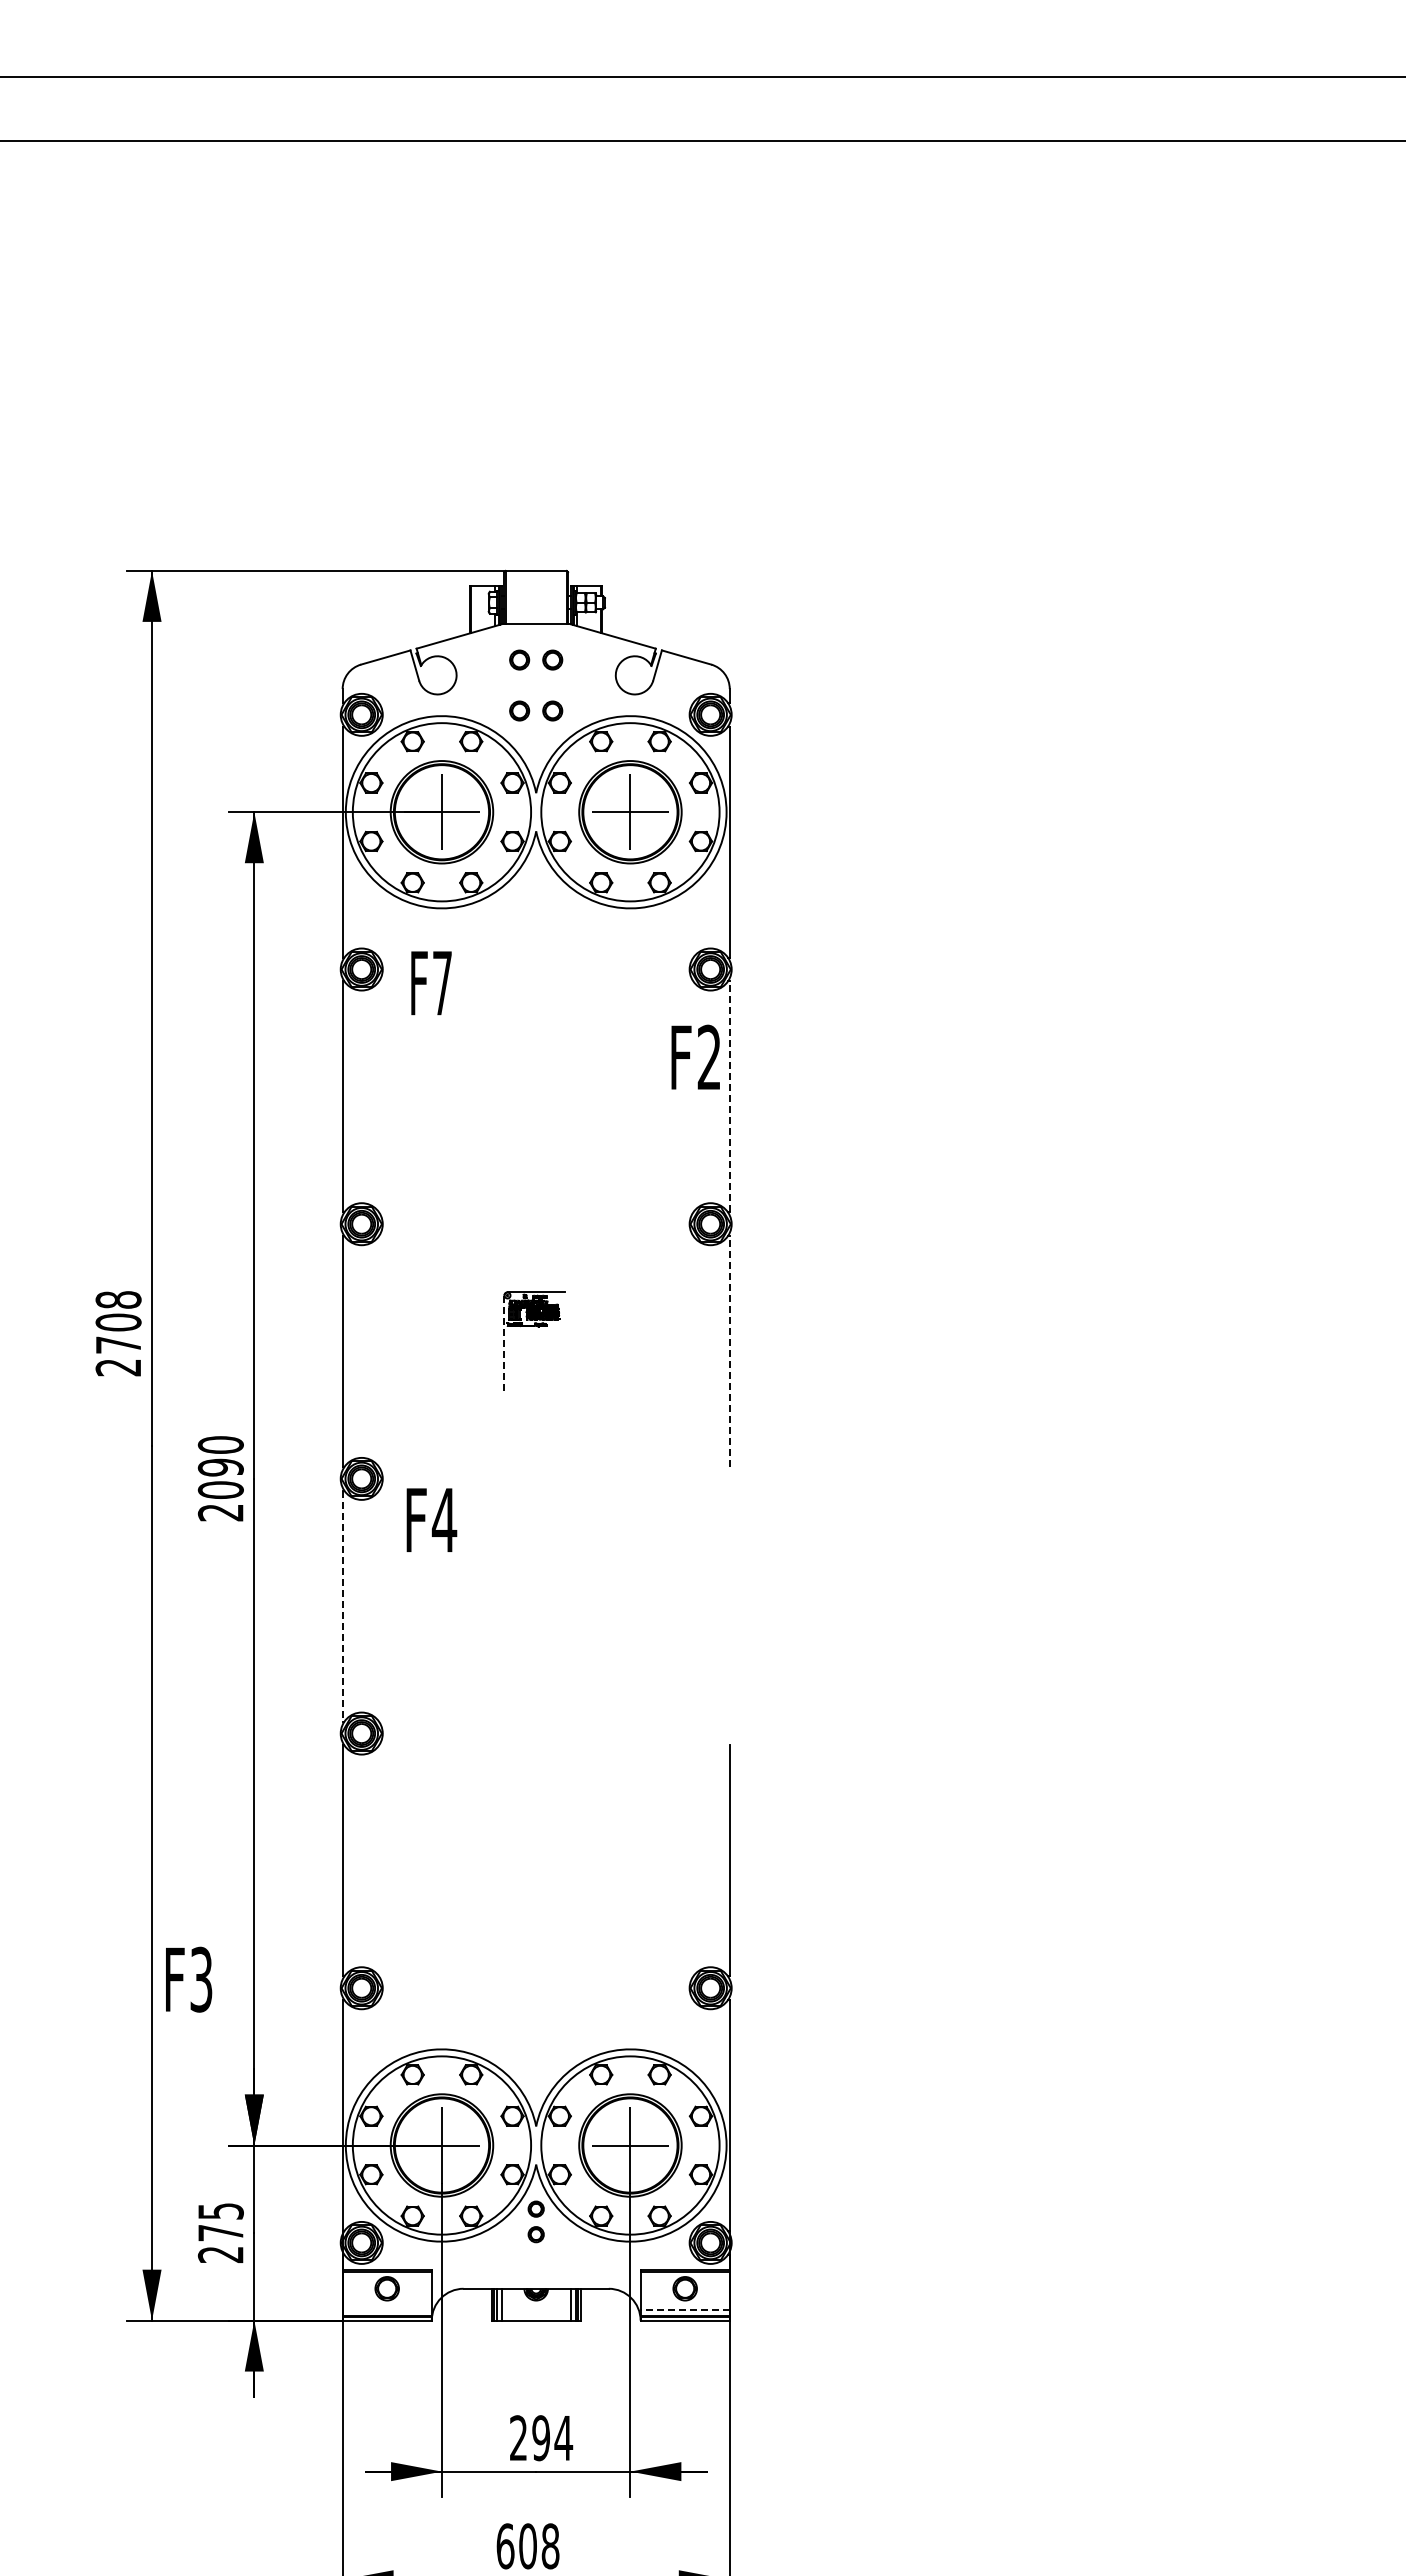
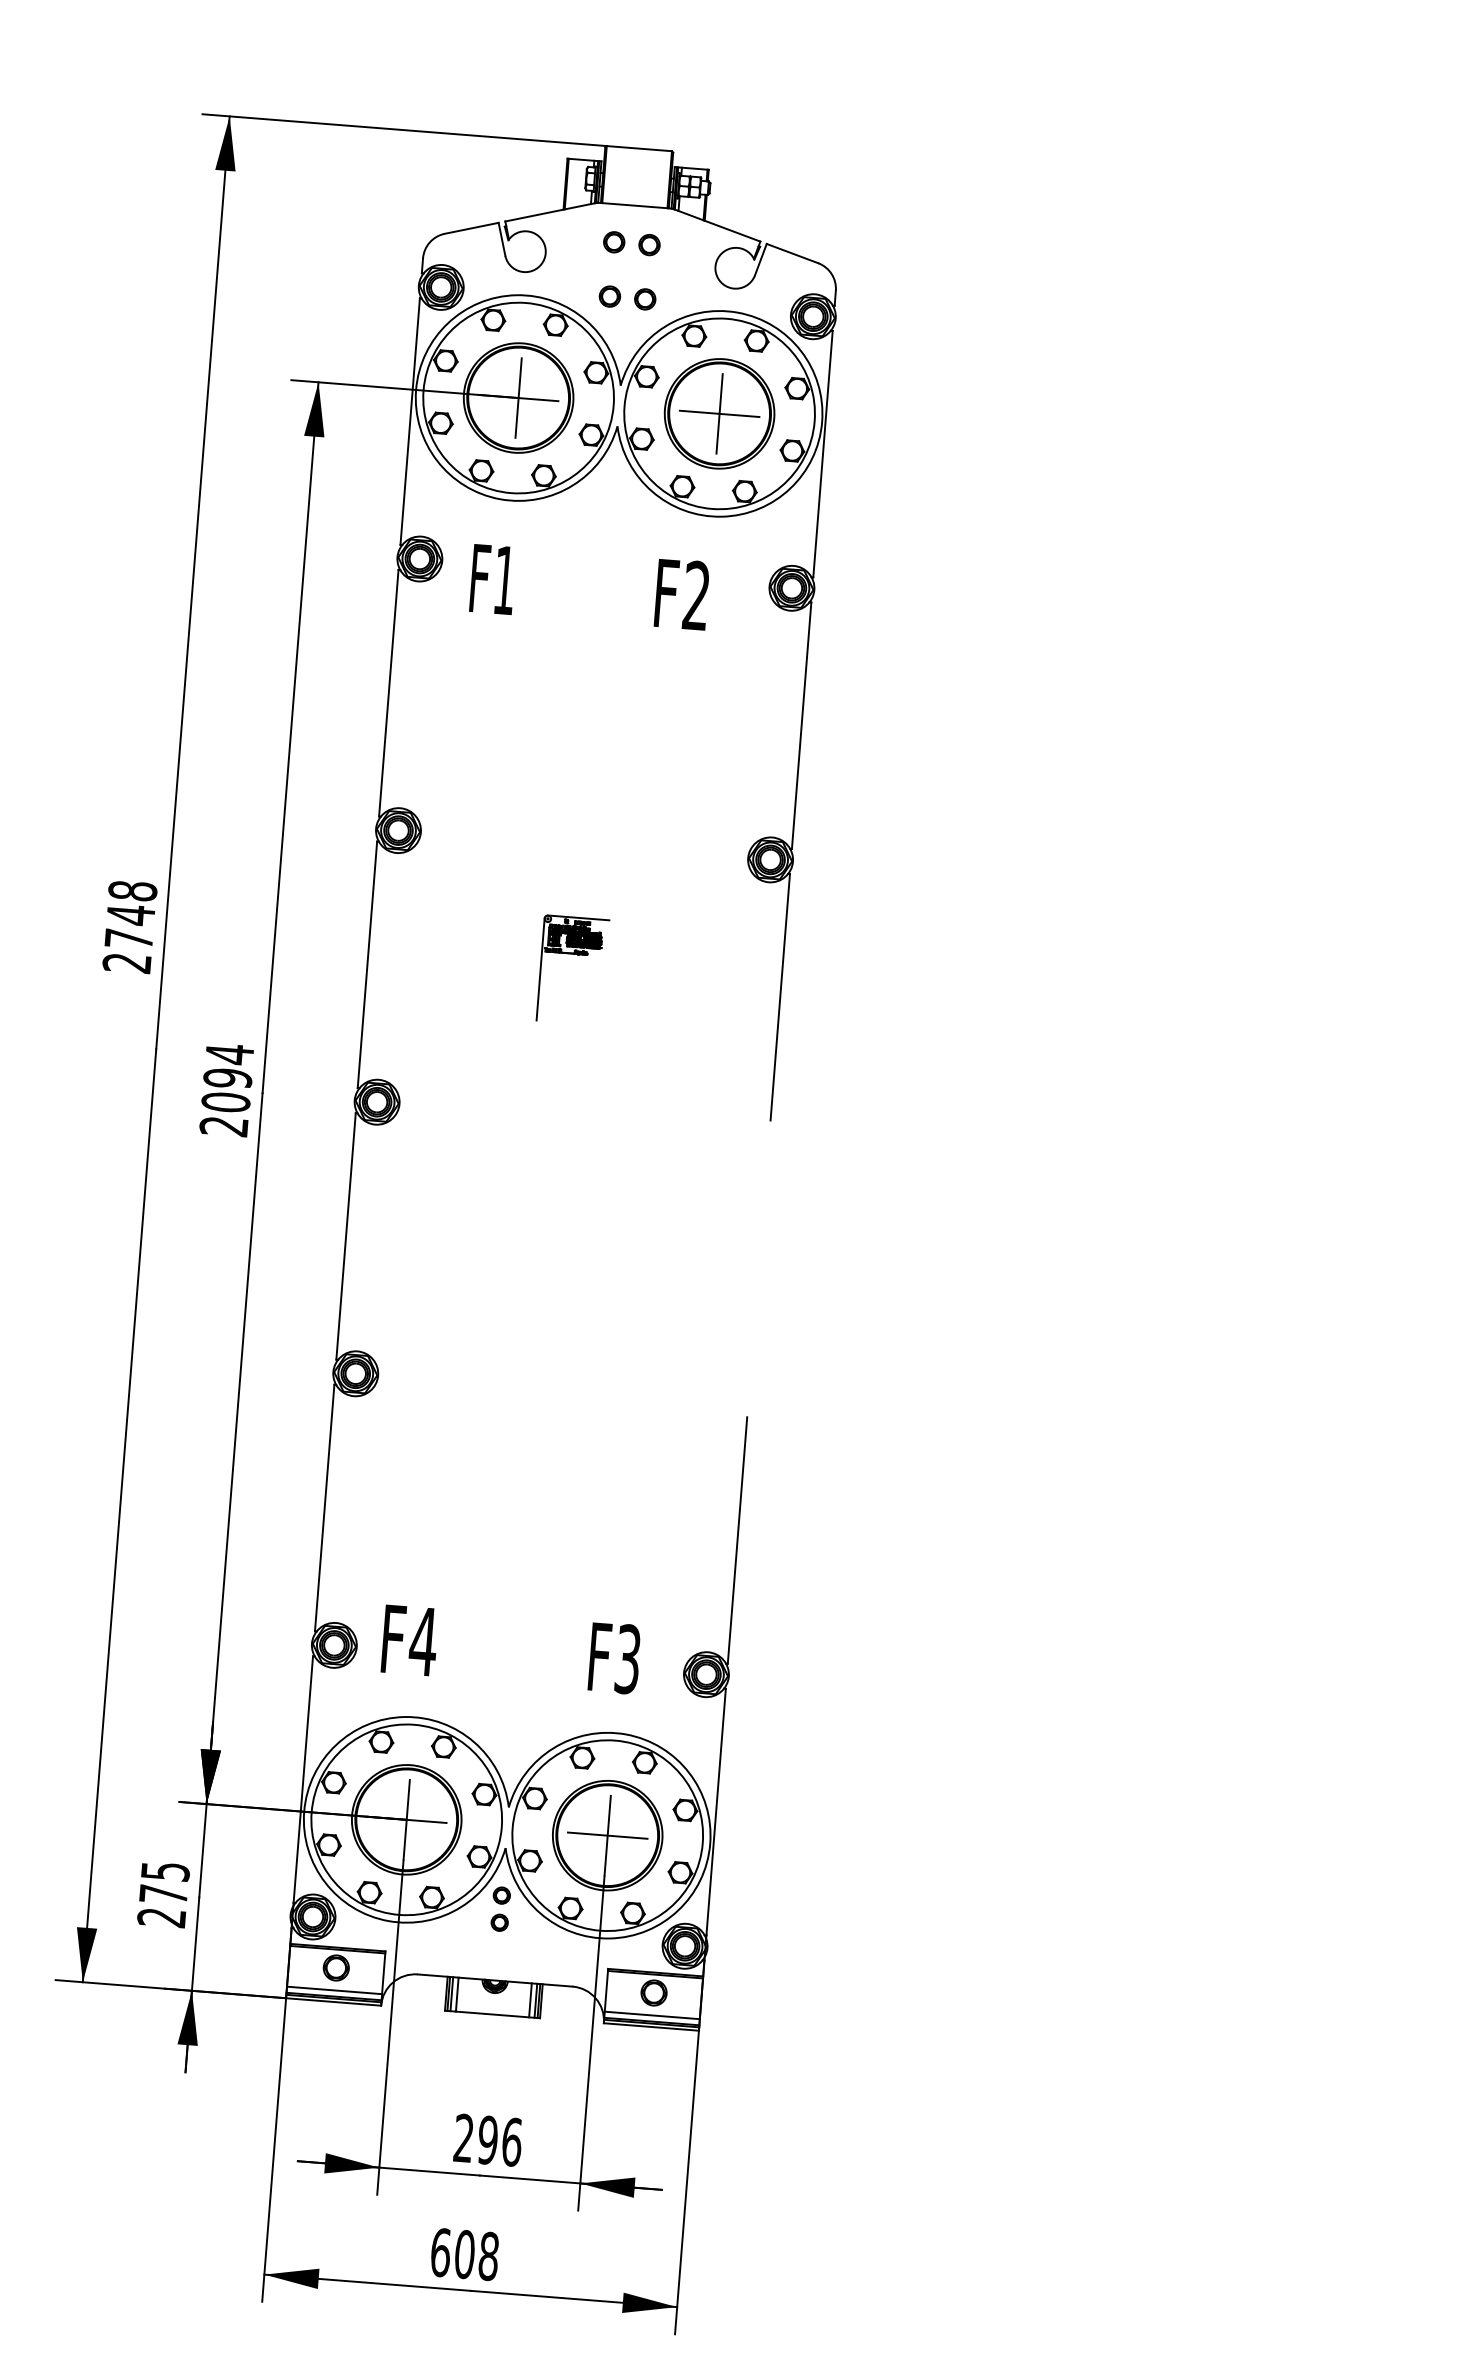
text: (442, 983) -> (504, 580), F7 -> F1
text: (695, 1056) -> (681, 593), moved
line: (729, 1096) -> (801, 725), dashed -> solid
text: (118, 1322) -> (130, 915), 2708 -> 2748
line: (504, 1343) -> (540, 969), dashed -> solid
line: (729, 1351) -> (779, 997), dashed -> solid
text: (220, 1444) -> (229, 1053), 2090 -> 2094
text: (431, 1519) -> (409, 1639), moved
line: (342, 1606) -> (345, 1236), dashed -> solid
text: (189, 1979) -> (615, 1658), moved
line: (386, 2309) -> (333, 1990), added
line: (685, 2309) -> (652, 2015), dashed -> solid
text: (563, 2438) -> (511, 2142), 294 -> 296

